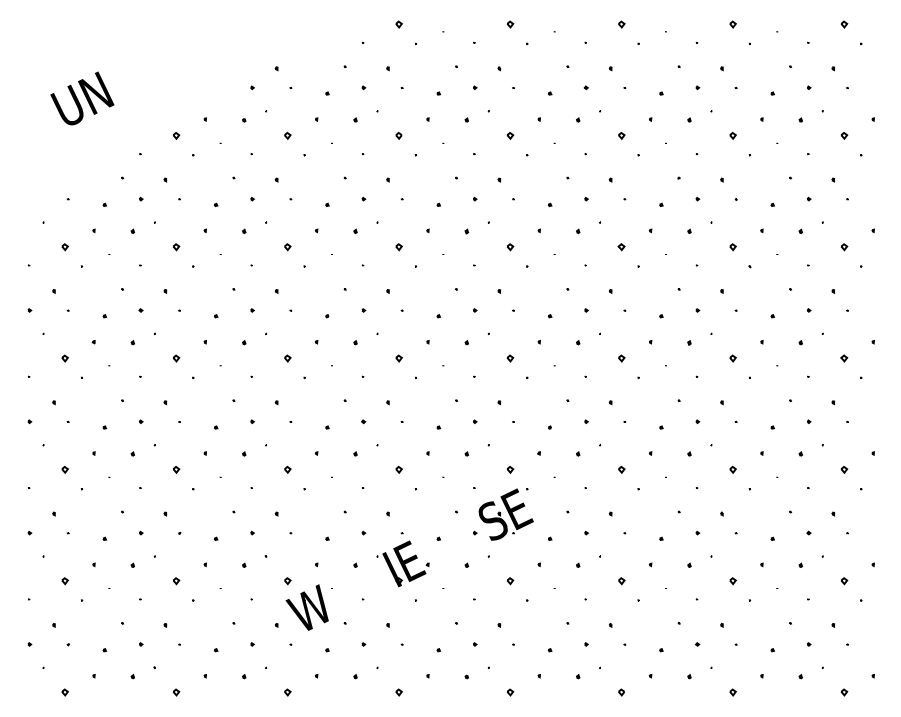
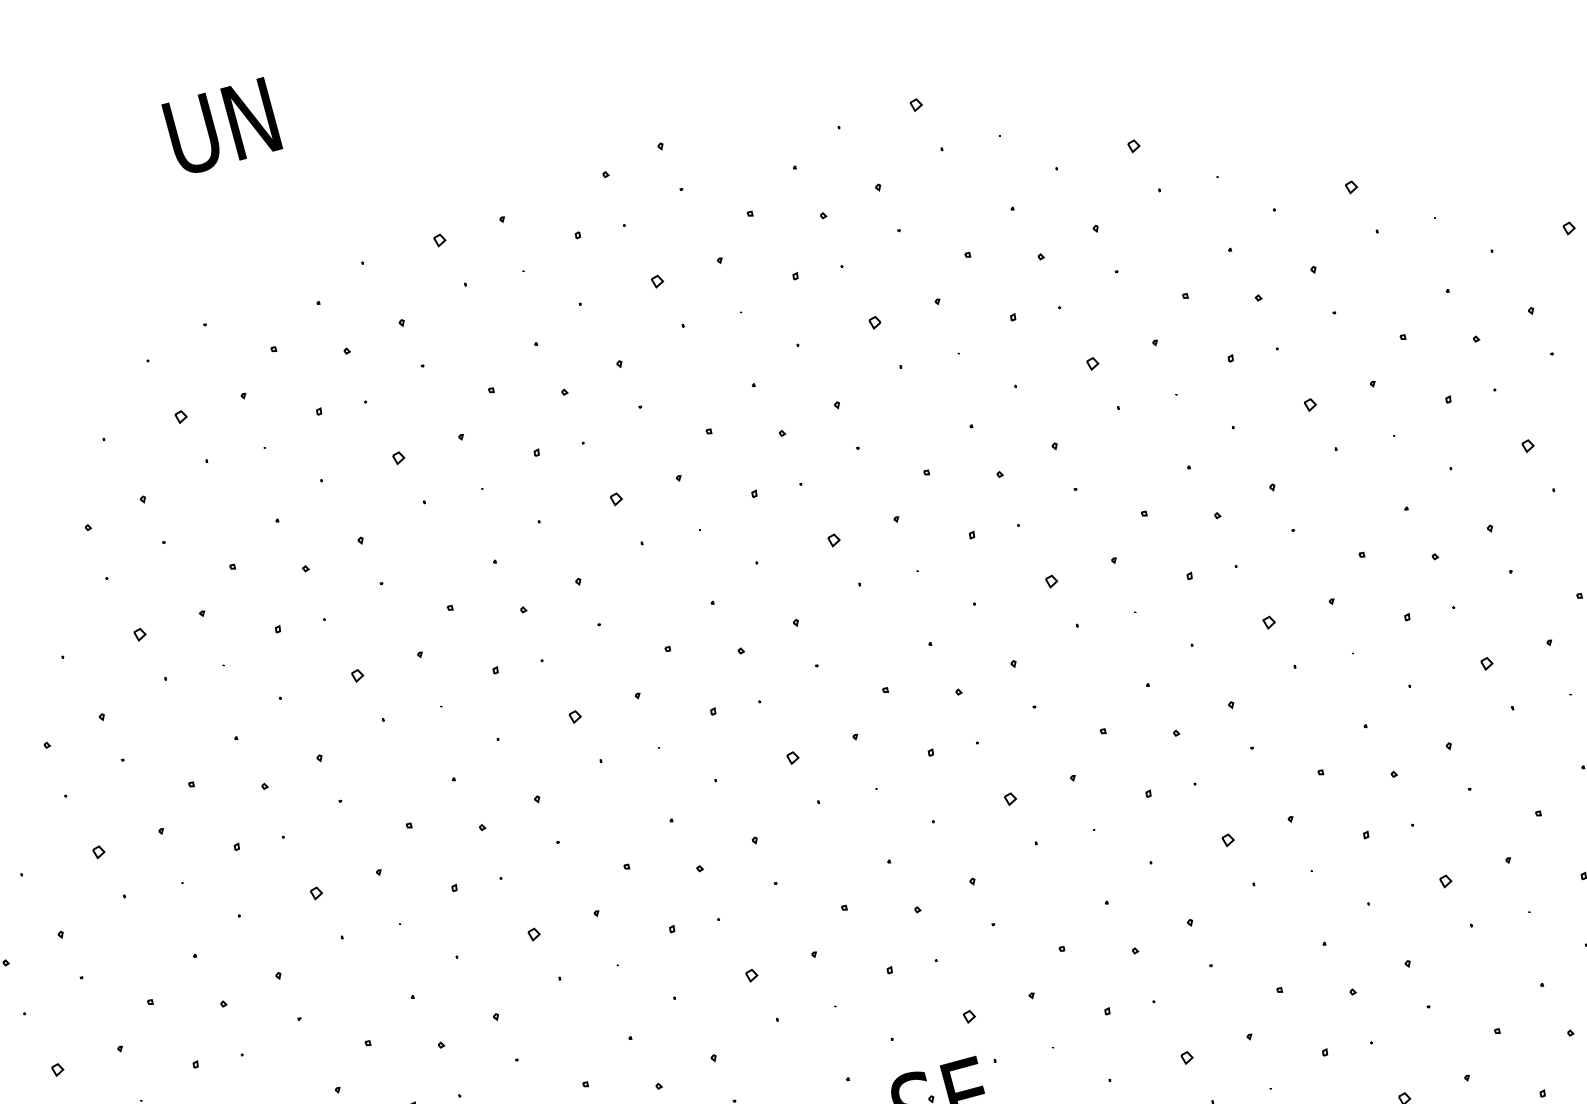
text: (82, 98) -> (222, 123), moved

